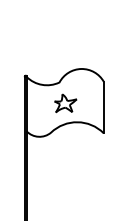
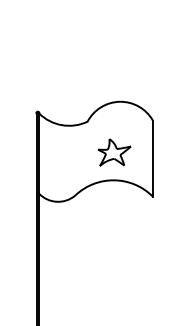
part: (65, 103) -> (114, 152), moved

